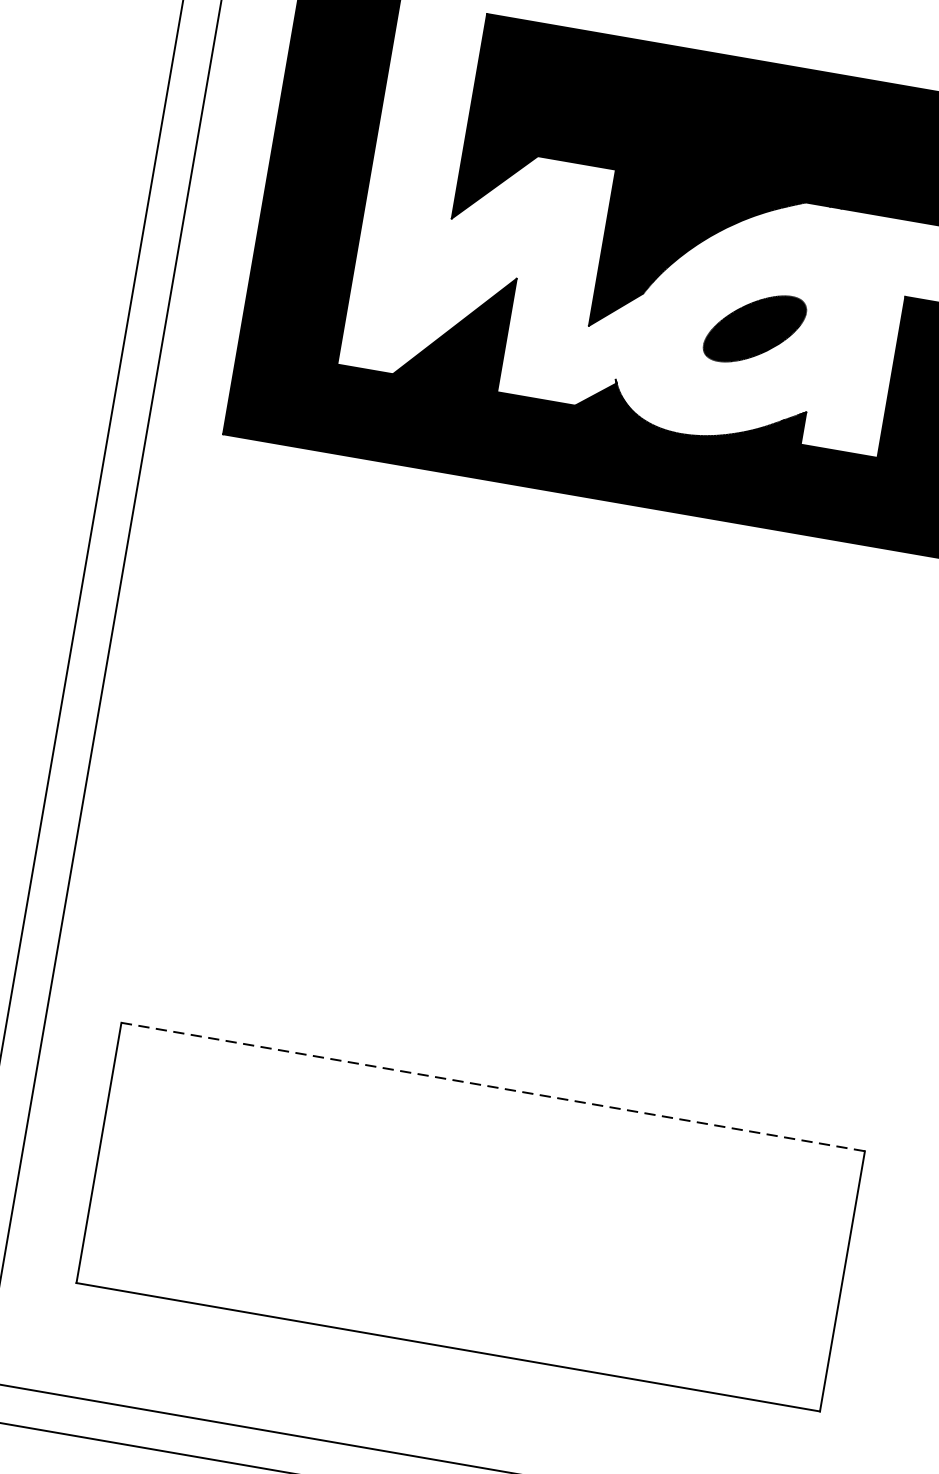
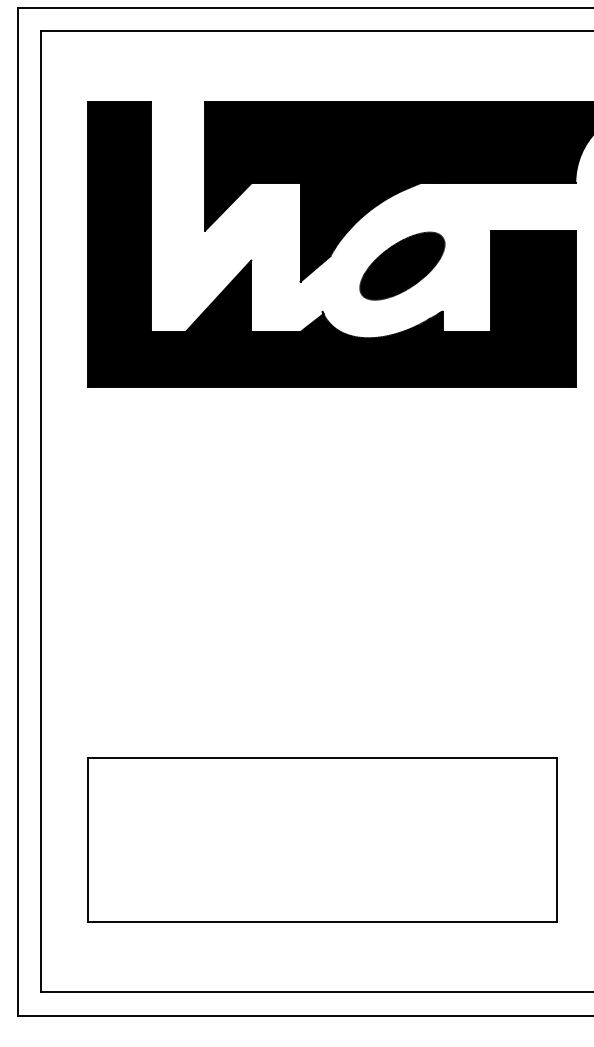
part: (755, 327) -> (402, 265), size x1.43
line: (491, 1086) -> (321, 757), dashed -> solid

